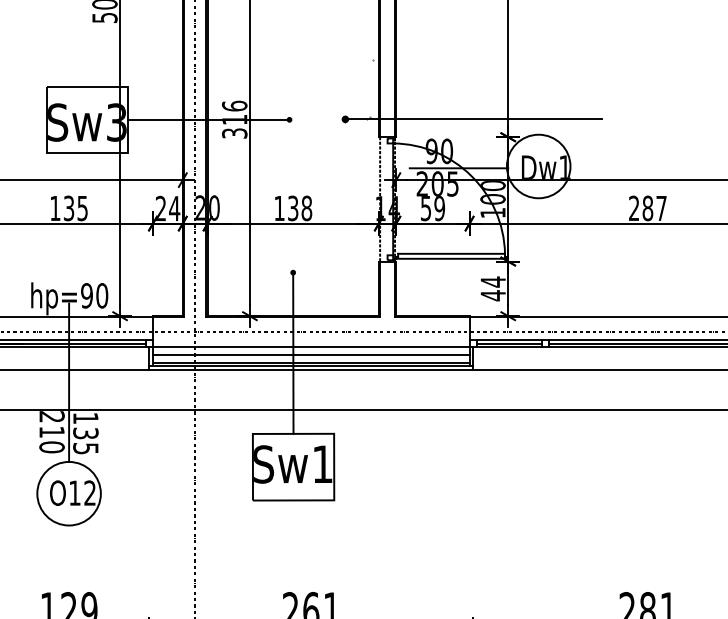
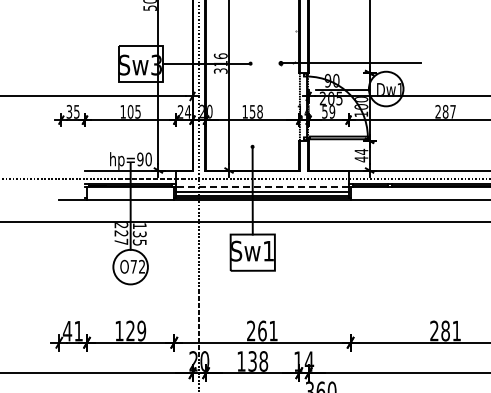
text: (292, 205) -> (252, 110), 138 -> 158
text: (68, 207) -> (130, 111), 135 -> 105
line: (309, 347) -> (261, 187), solid -> dashed
text: (52, 439) -> (121, 237), 210 -> 227
text: (74, 492) -> (133, 266), O12 -> O72

